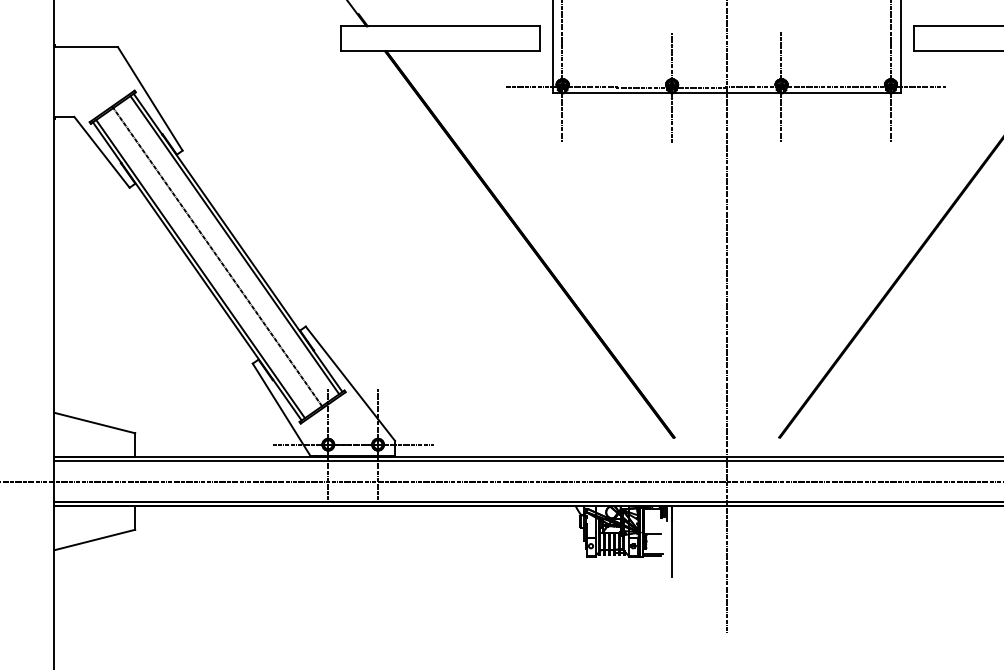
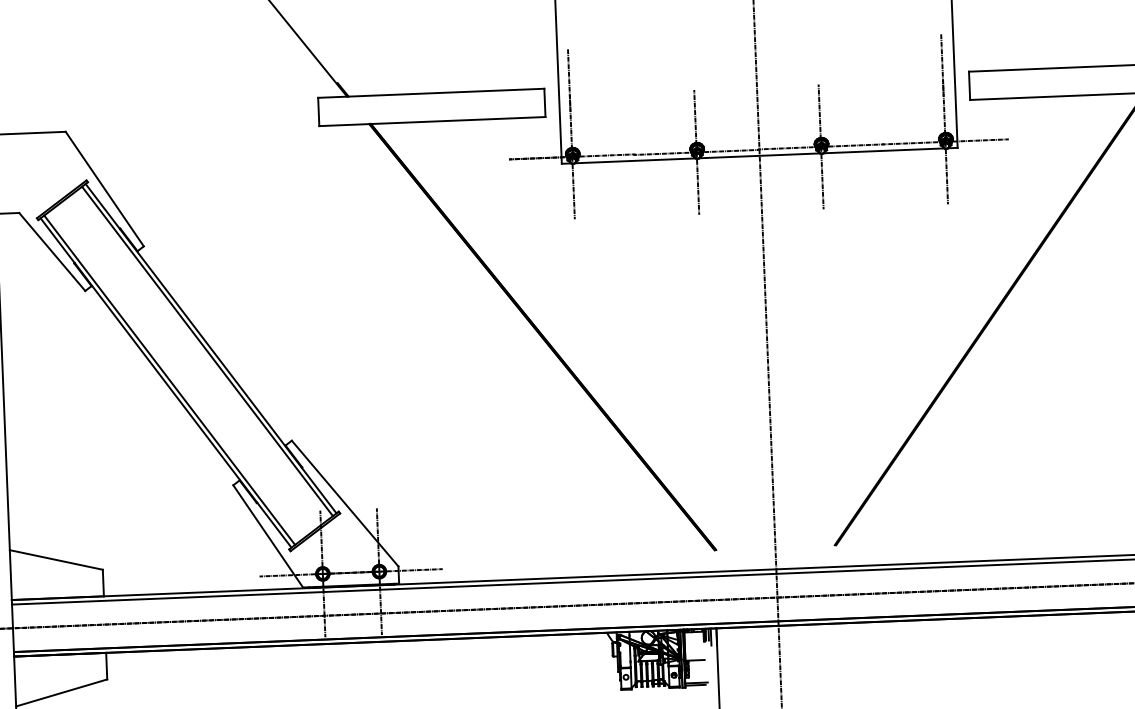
line: (217, 256) -> (188, 365), removed

